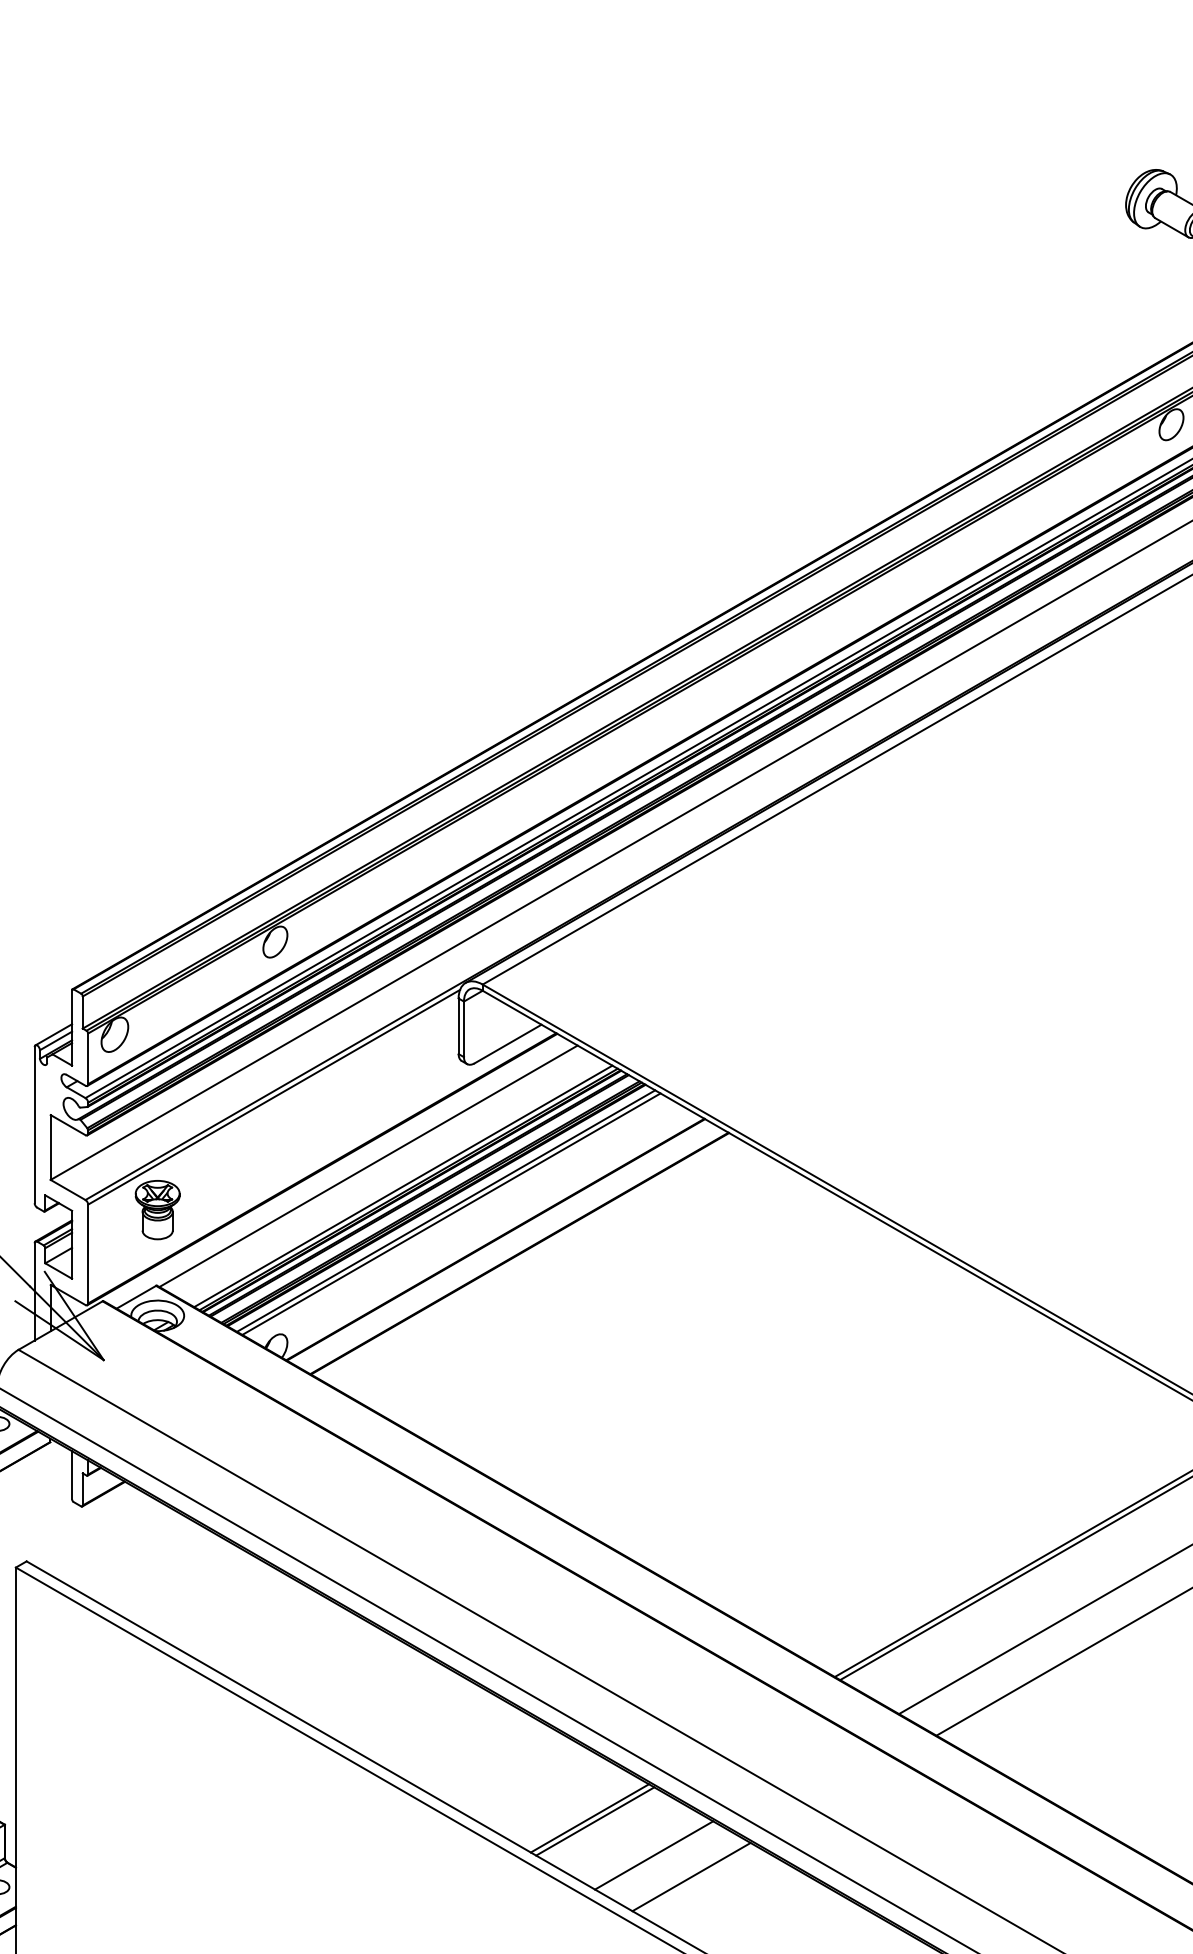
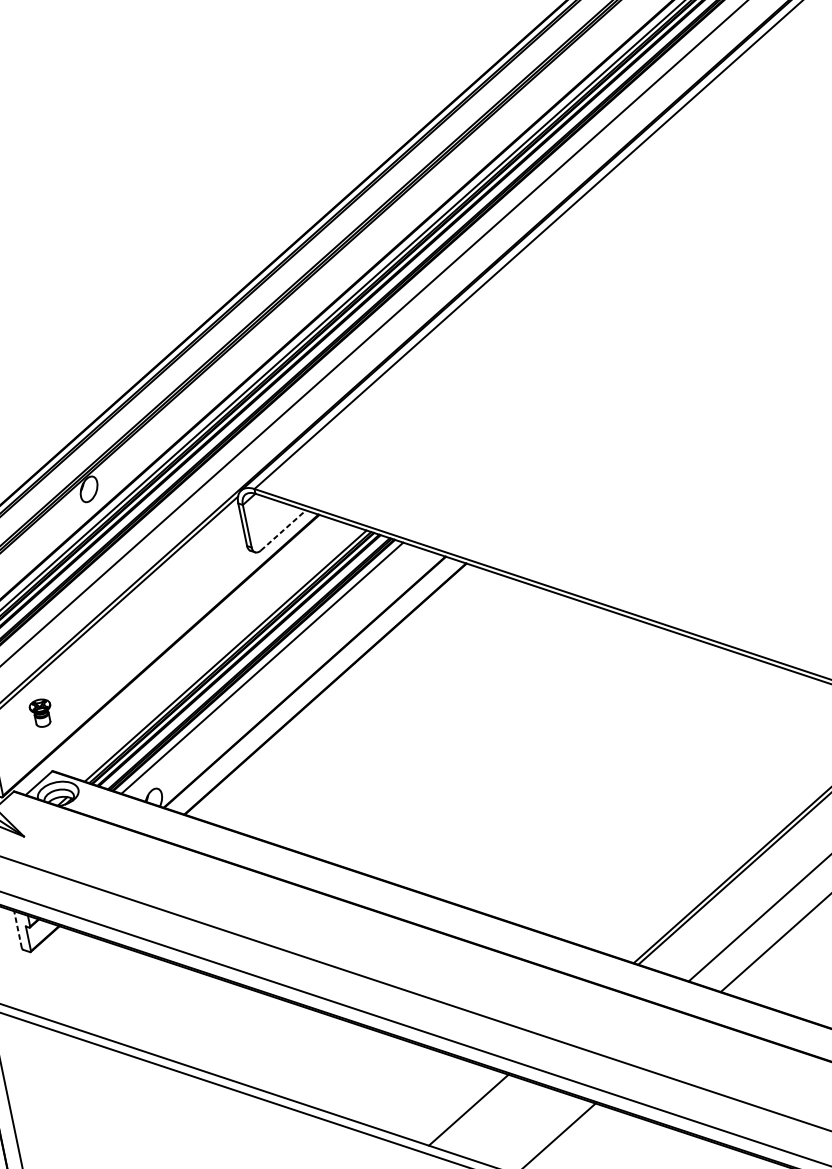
line: (508, 1044) -> (283, 530), solid -> dashed
line: (368, 1166) -> (195, 646), removed
part: (157, 1210) -> (41, 713), size x0.6
line: (451, 1213) -> (266, 669), removed
line: (72, 1474) -> (18, 929), solid -> dashed
line: (595, 1821) -> (473, 1111), removed
line: (654, 1855) -> (524, 1128), removed

